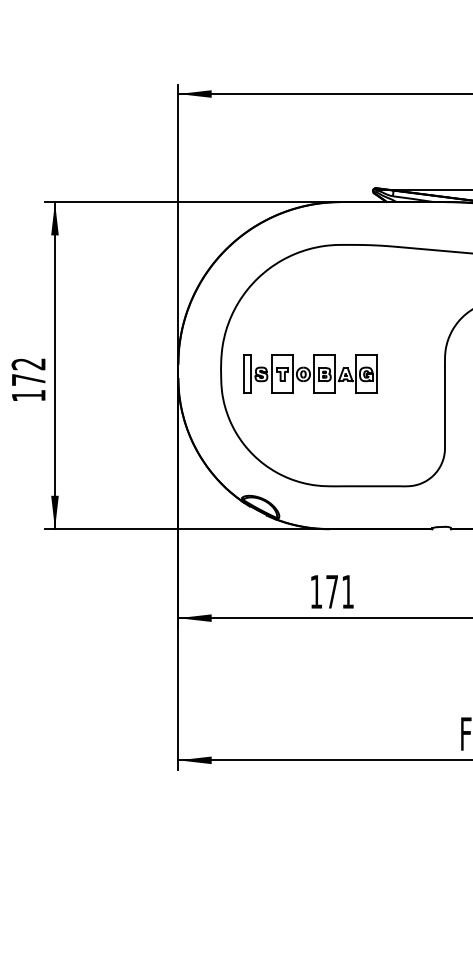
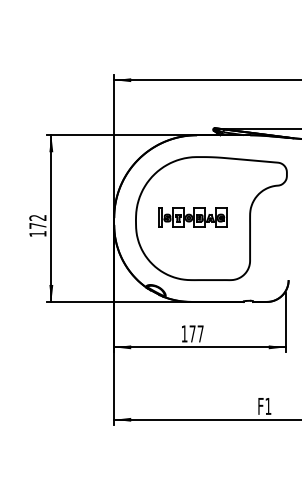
part: (310, 373) -> (192, 217), moved
text: (347, 591) -> (200, 333), 171 -> 177

